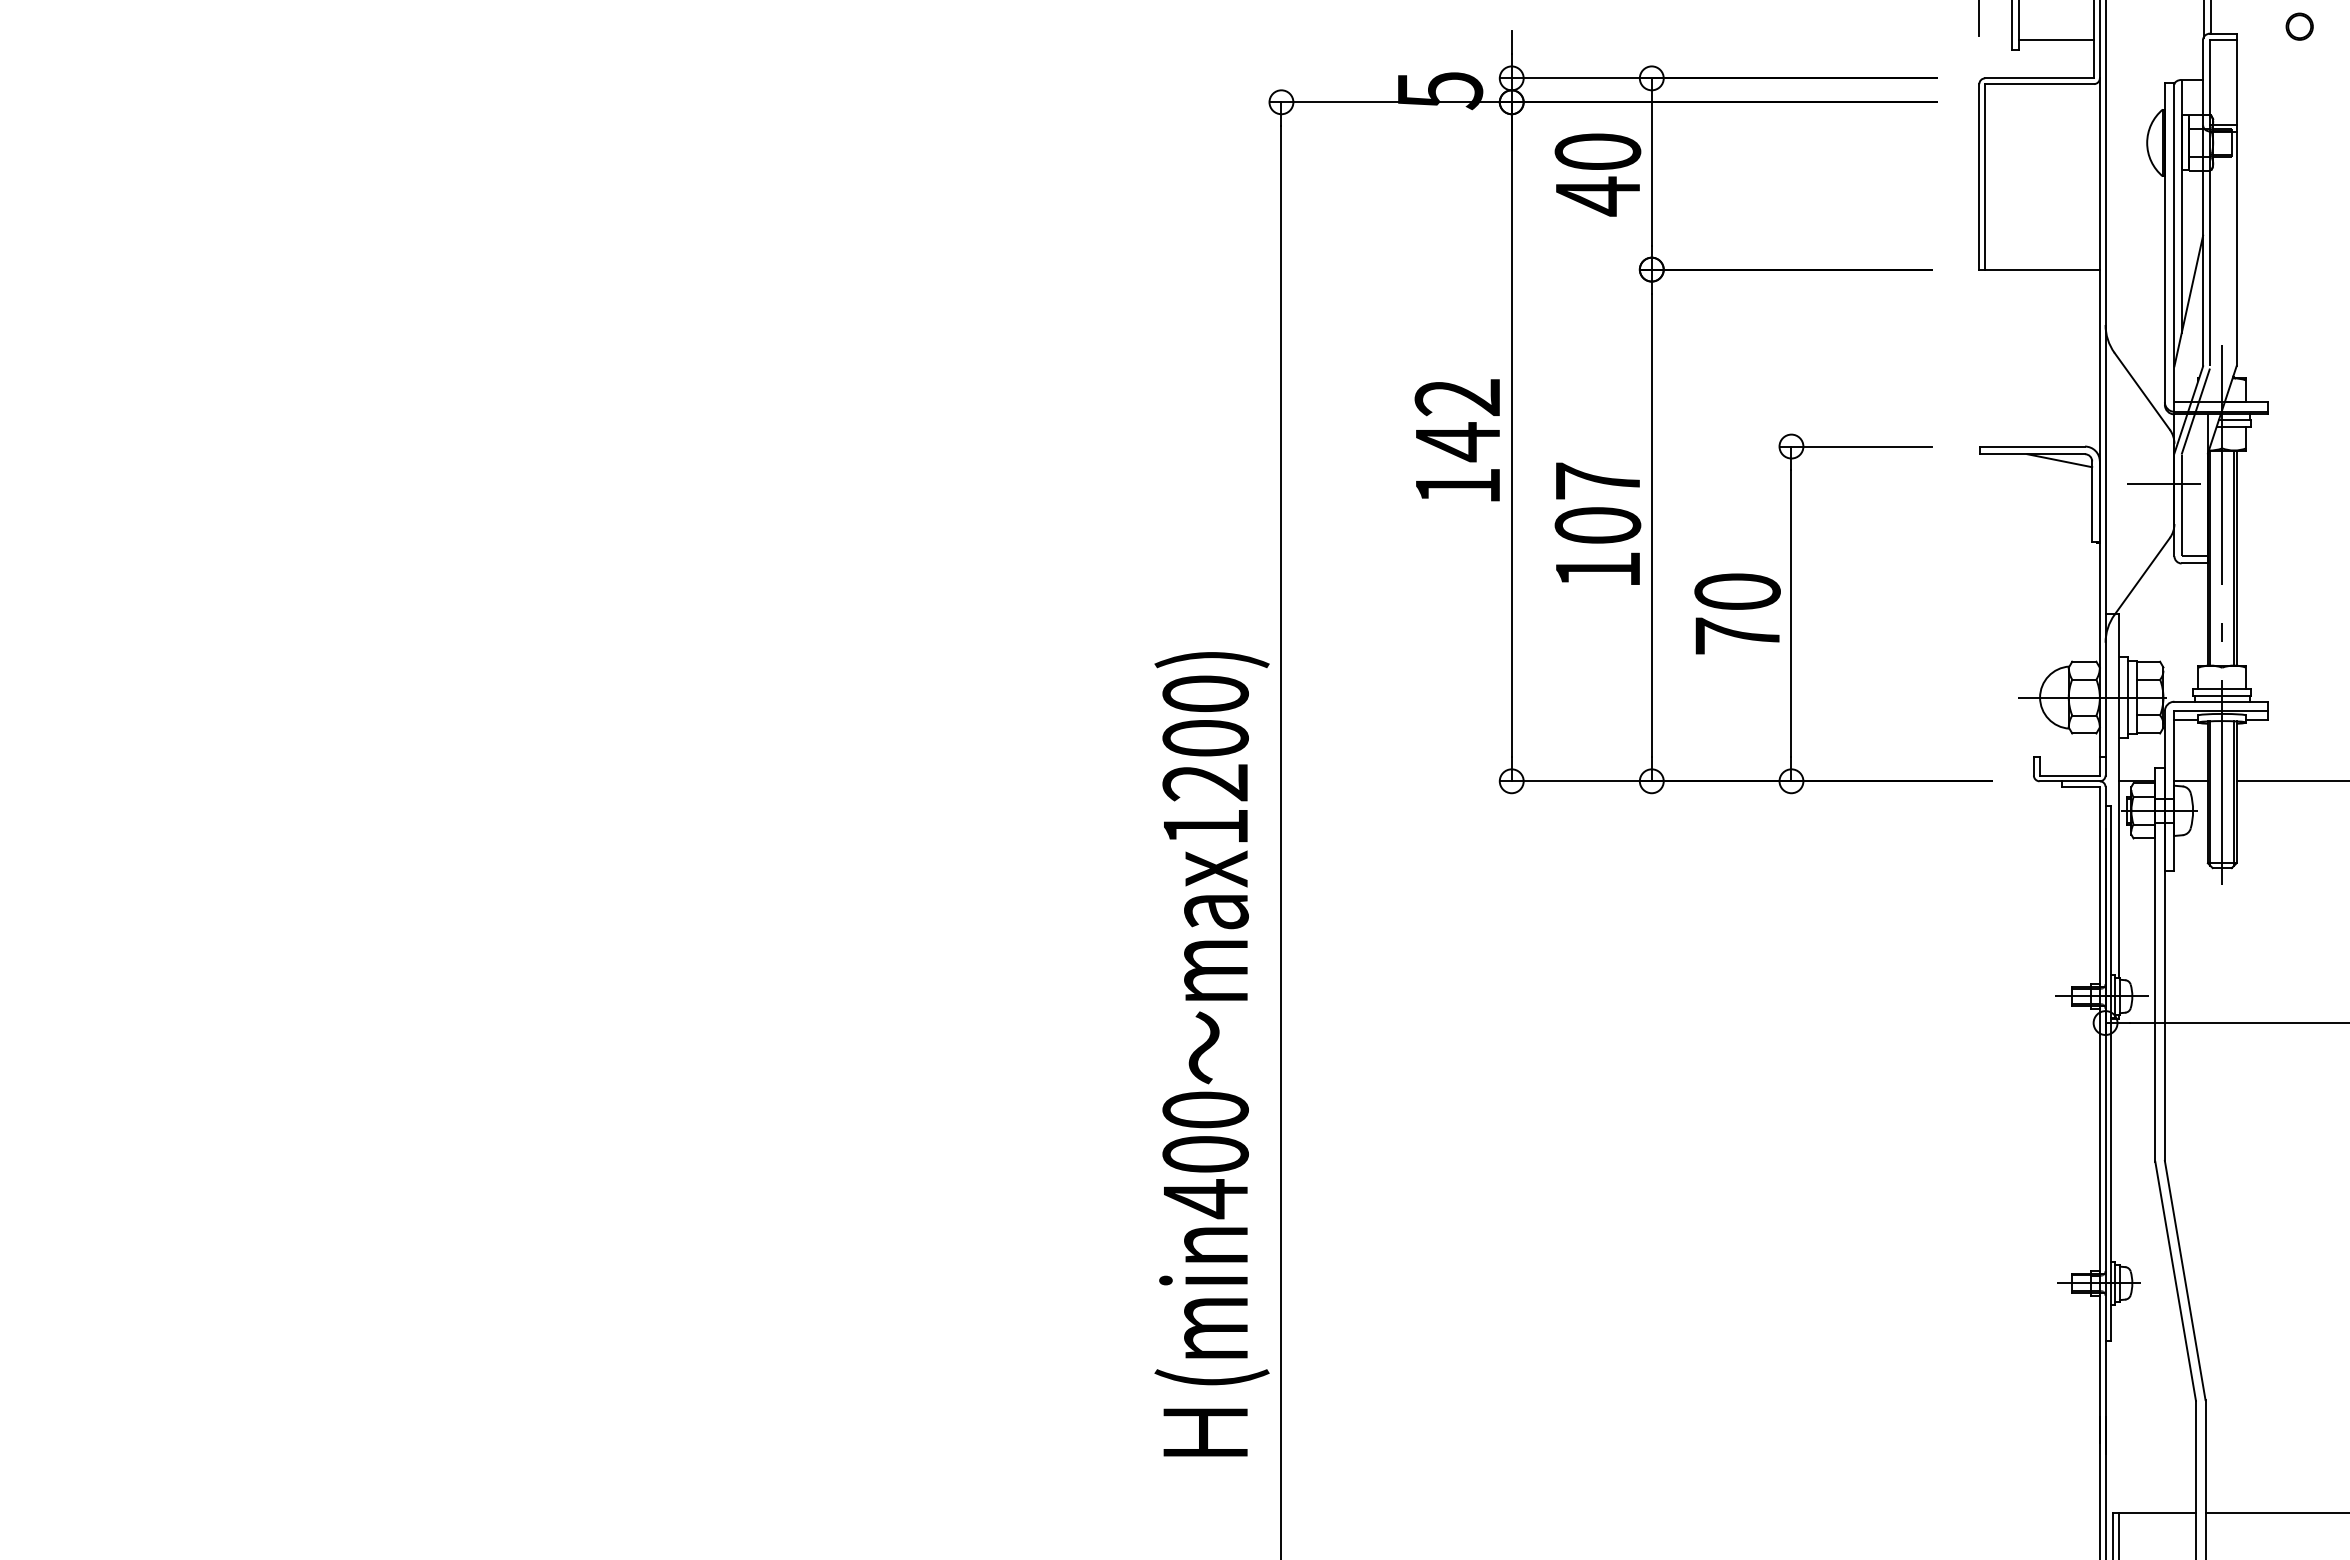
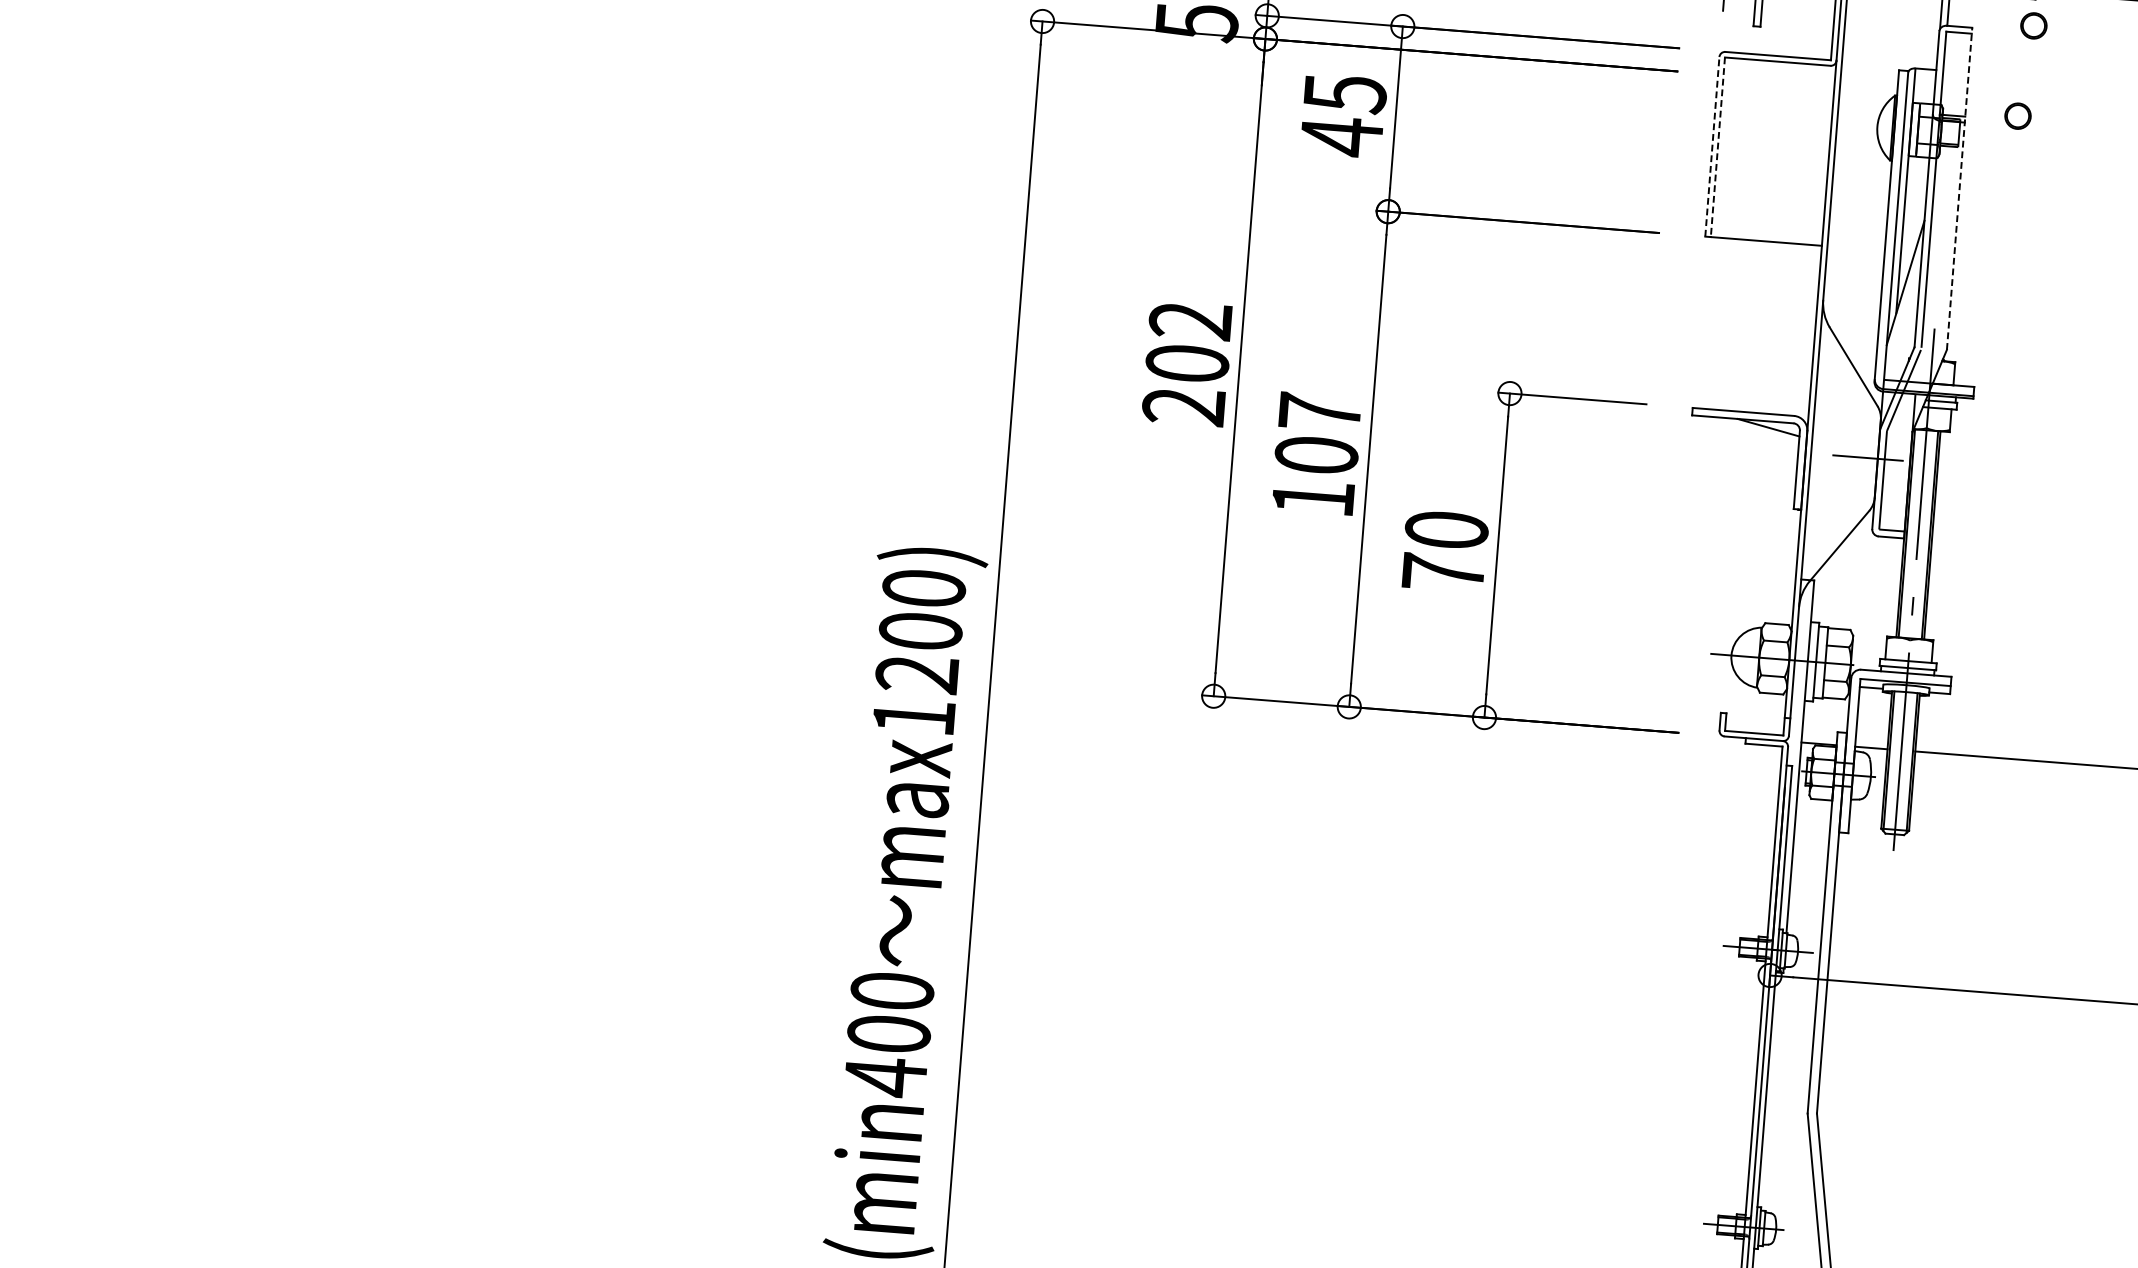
line: (2056, 40) -> (1797, 20), removed
part: (2290, 120) -> (2017, 115), added
text: (1597, 152) -> (1344, 94), 40 -> 45
line: (1979, 176) -> (1712, 146), solid -> dashed
line: (1985, 176) -> (1718, 146), solid -> dashed
line: (2236, 199) -> (1959, 188), solid -> dashed
text: (1457, 463) -> (1185, 384), 142 -> 202

